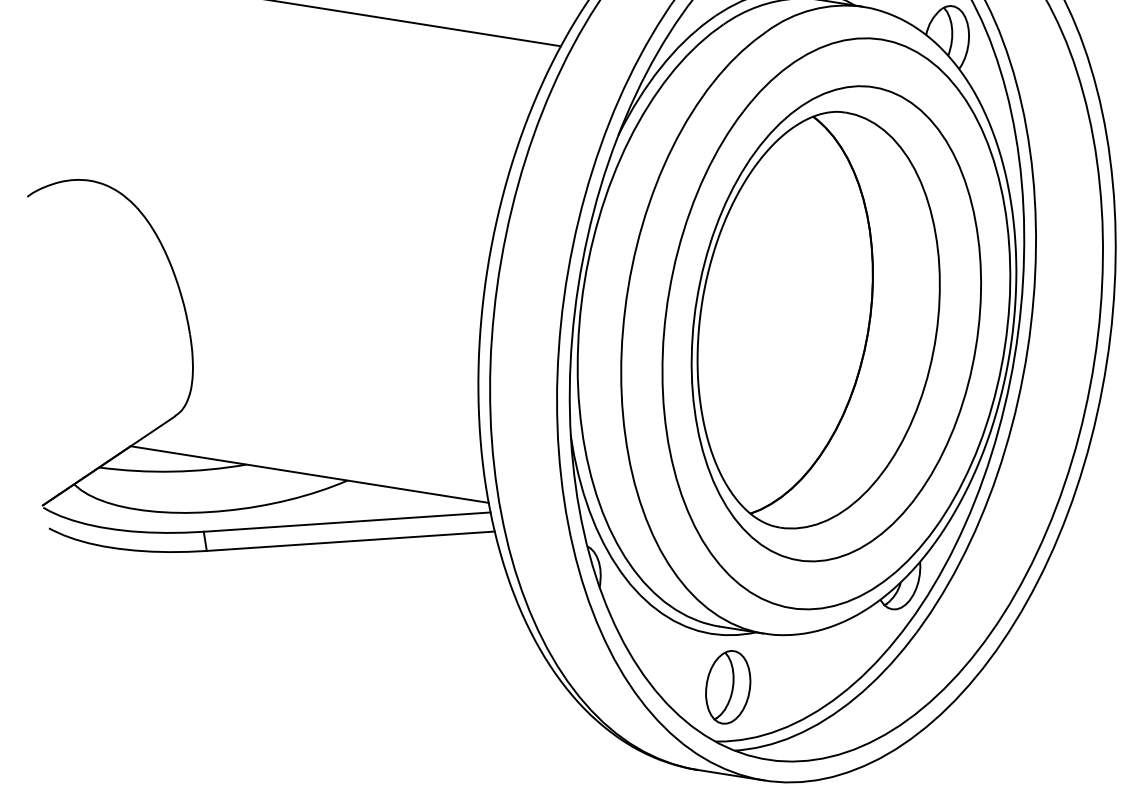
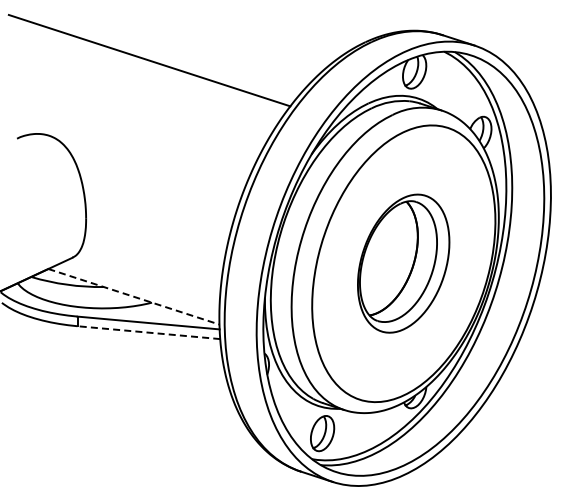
part: (835, 323) -> (403, 263), size x0.6
line: (308, 474) -> (133, 296), solid -> dashed
line: (349, 541) -> (148, 332), solid -> dashed

